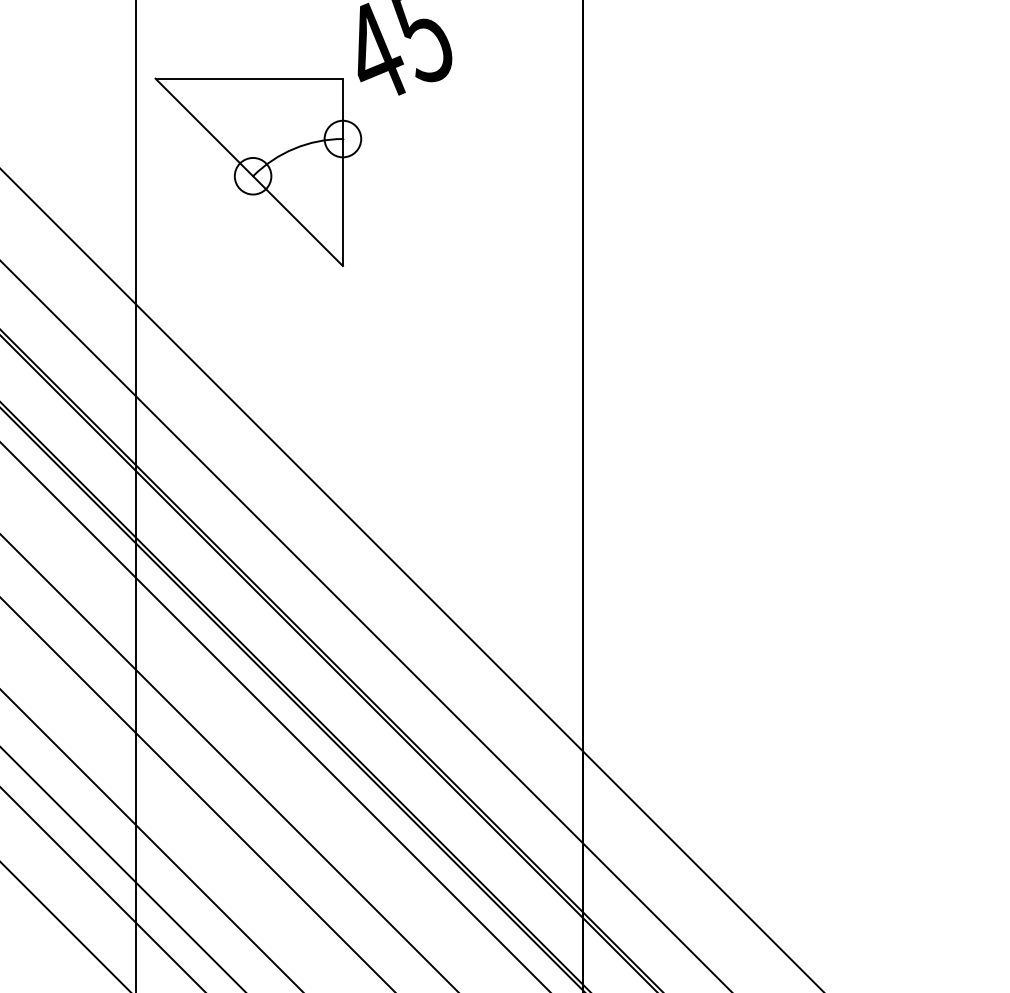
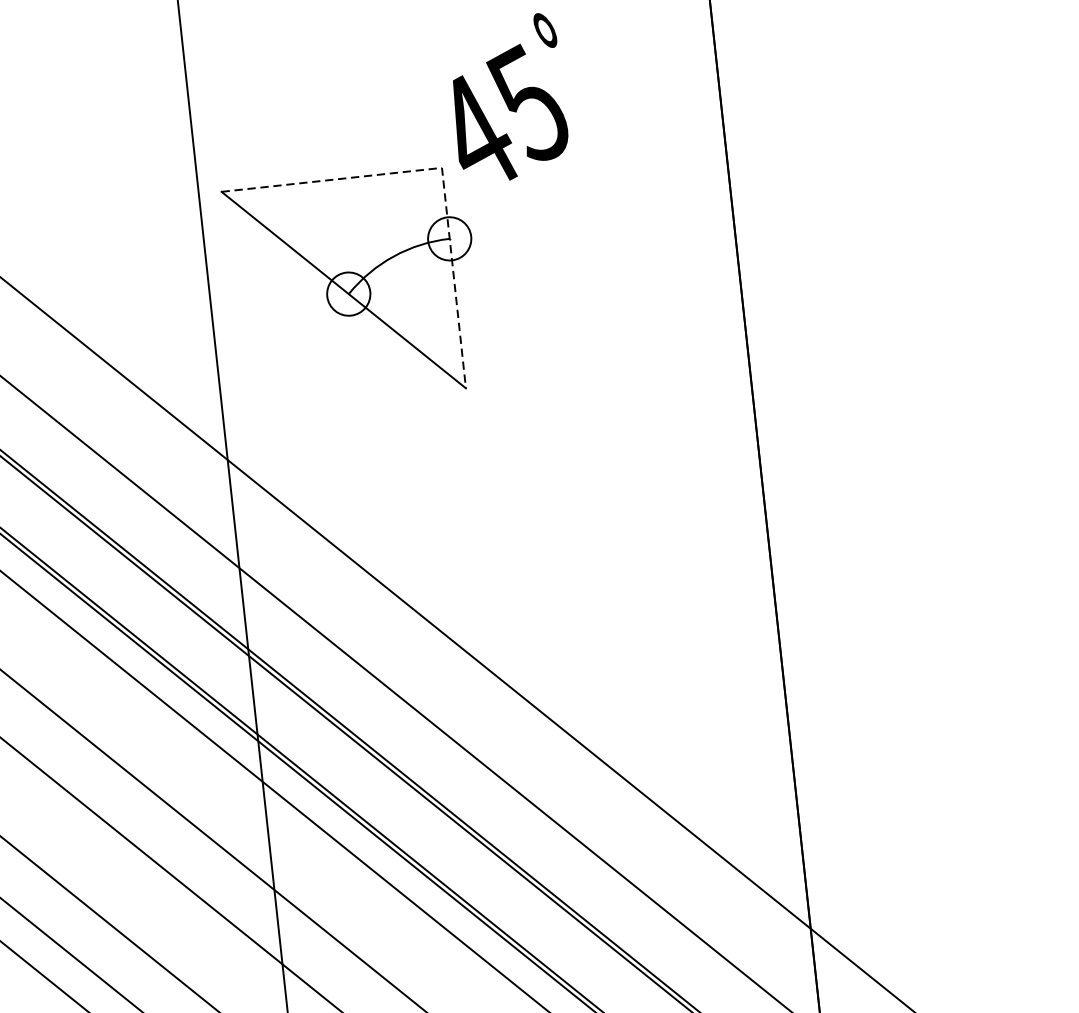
line: (342, 78) -> (441, 167), solid -> dashed

